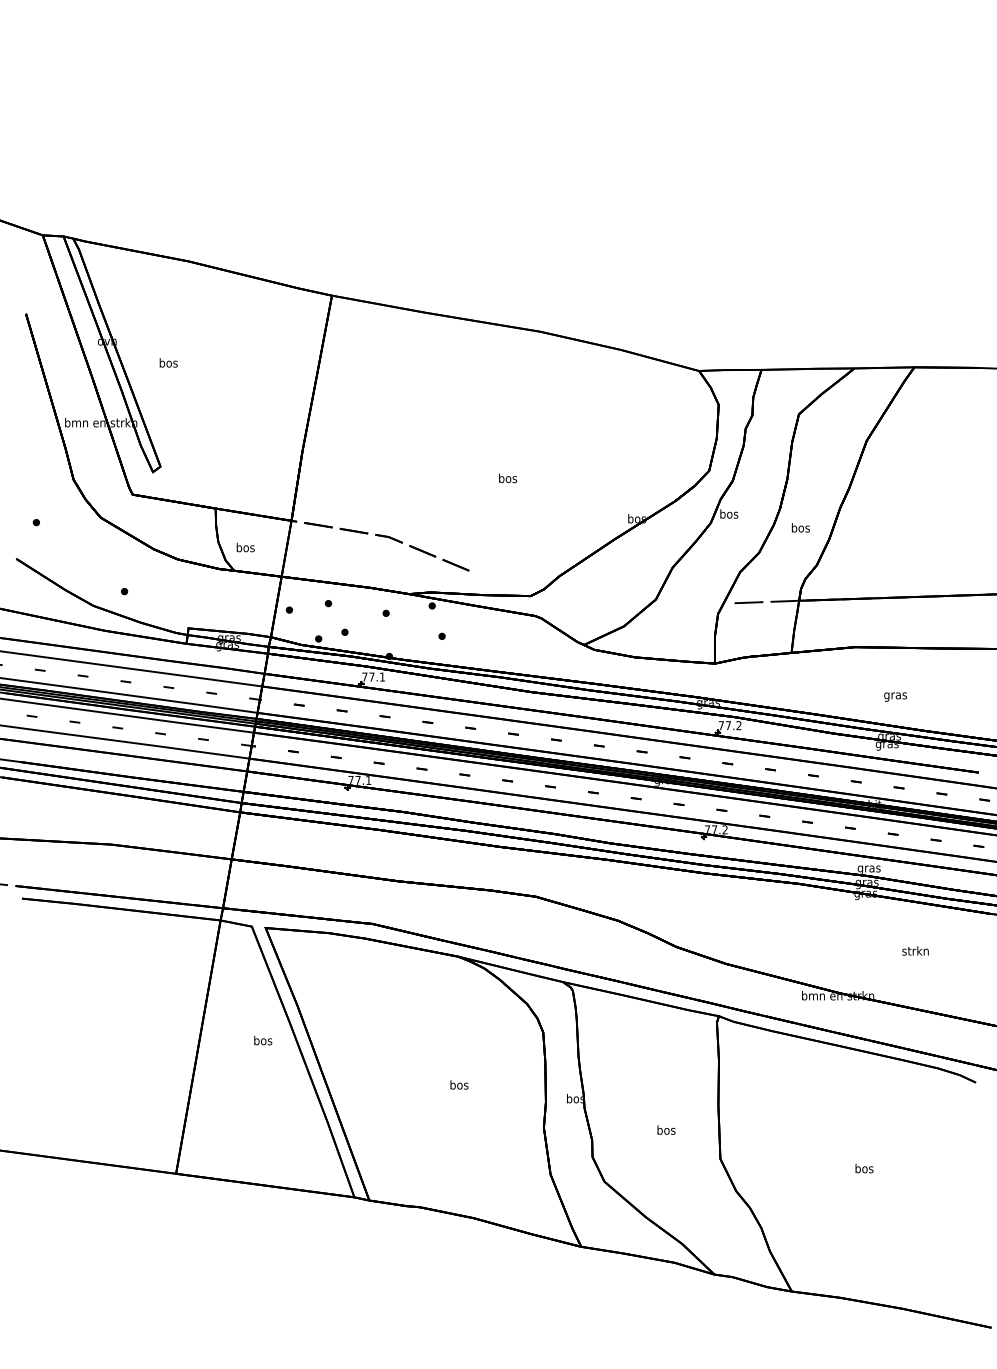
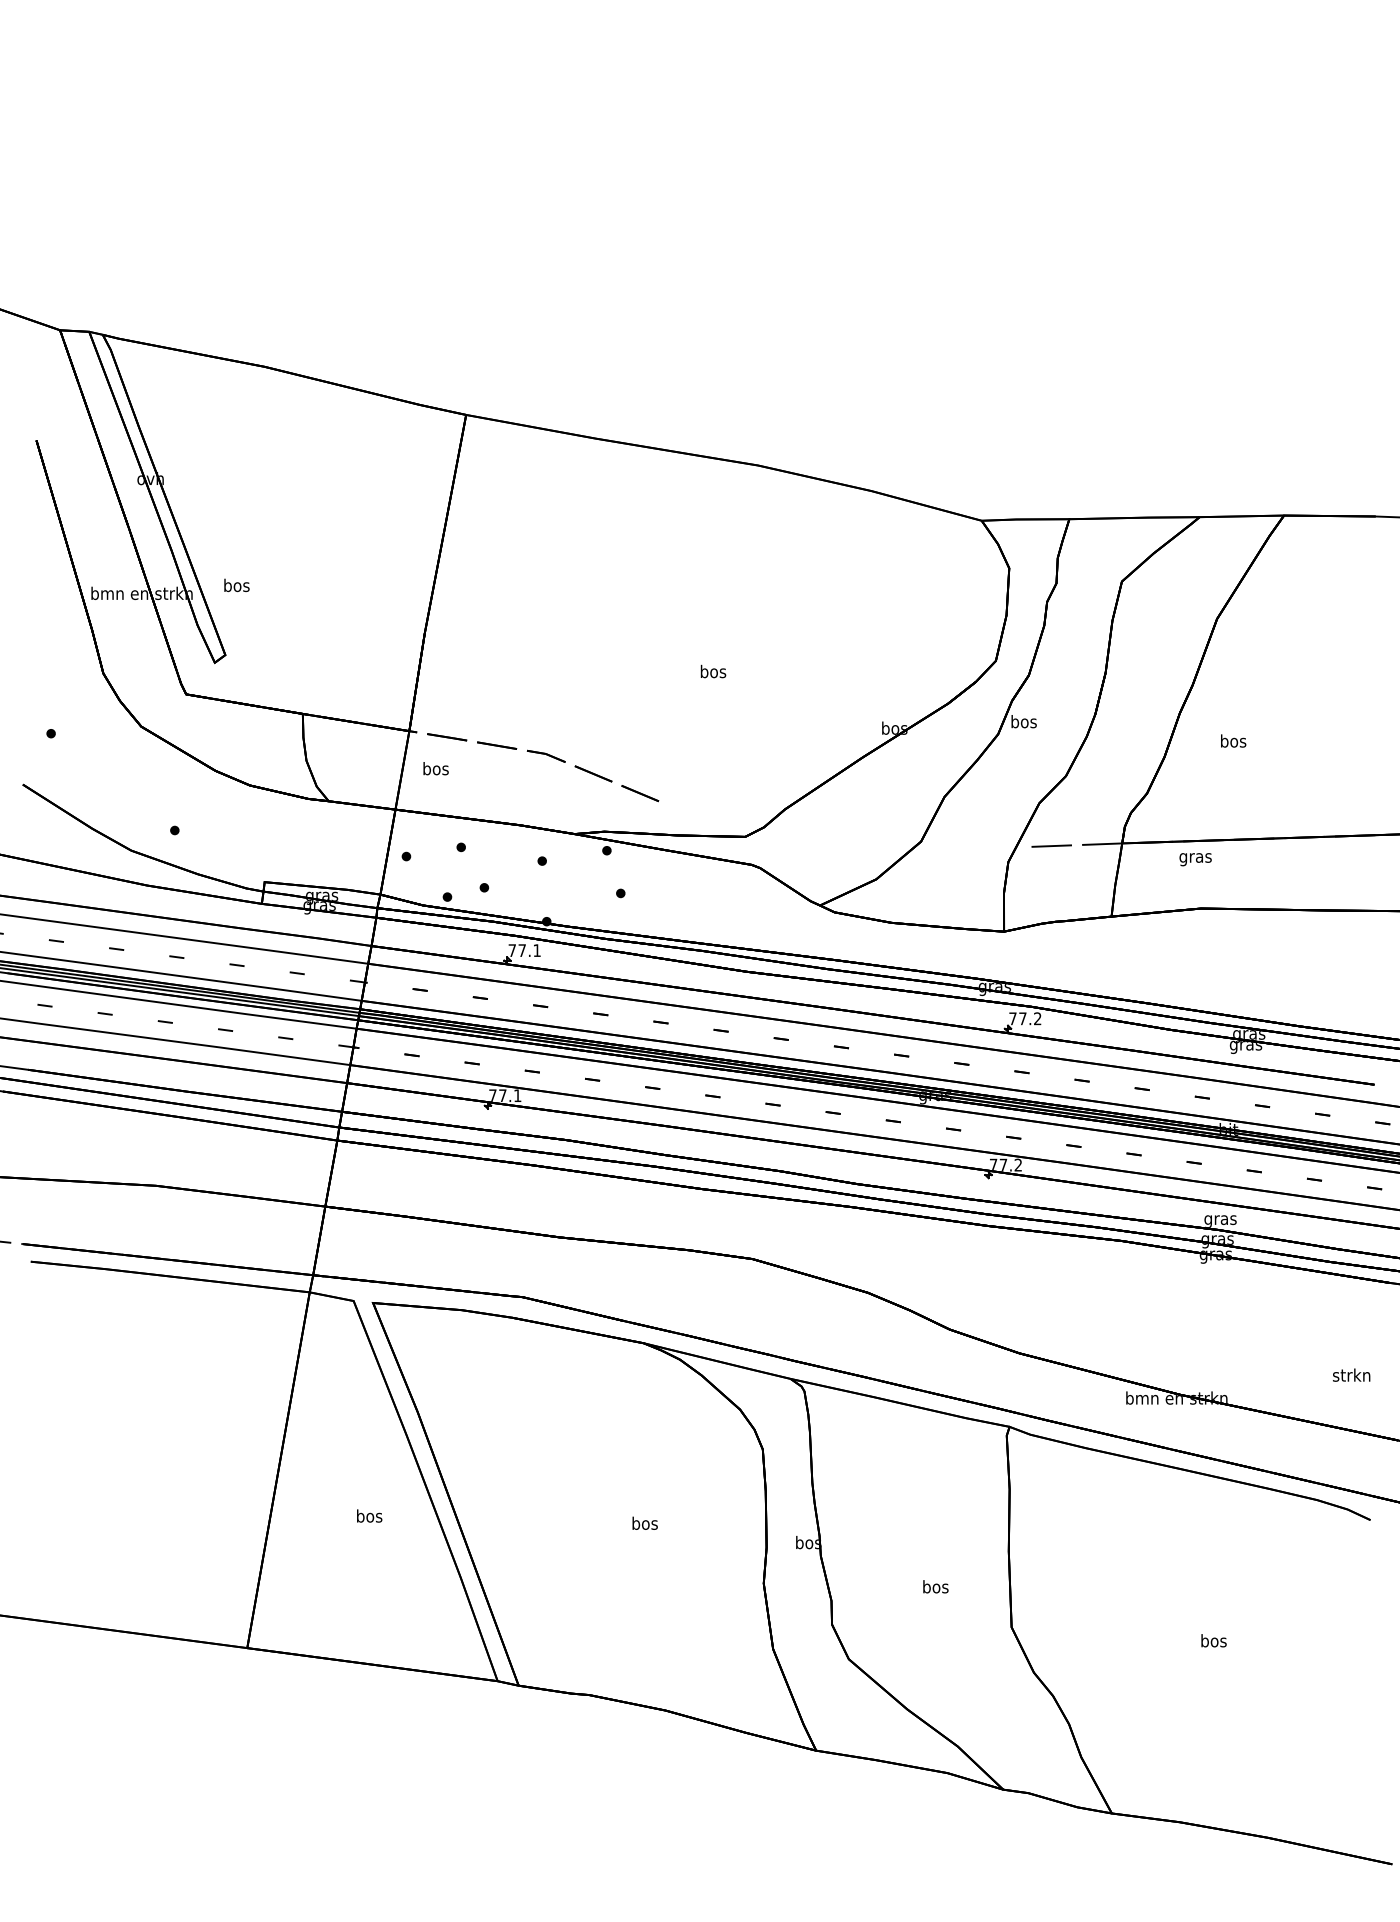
text: (168, 362) -> (236, 585), moved
text: (800, 527) -> (1233, 740), moved
text: (245, 547) -> (435, 768), moved
text: (895, 696) -> (1195, 859), moved
text: (915, 950) -> (1351, 1374), moved
text: (263, 1040) -> (369, 1515), moved

